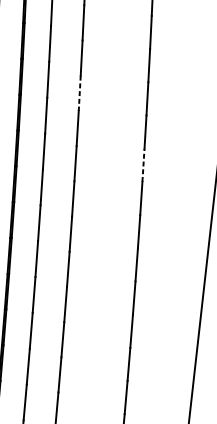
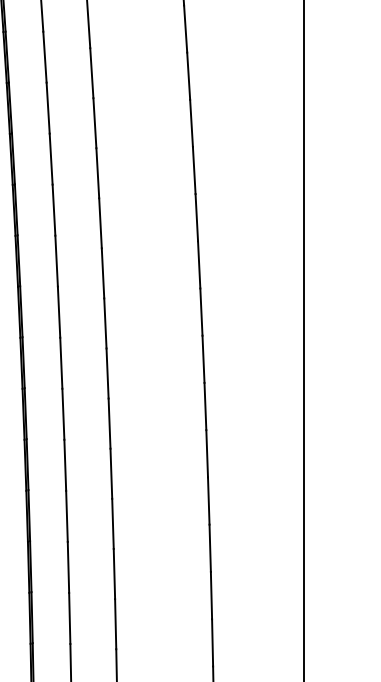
line: (79, 93) -> (97, 173), dashed -> solid
line: (143, 165) -> (199, 264), dashed -> solid

